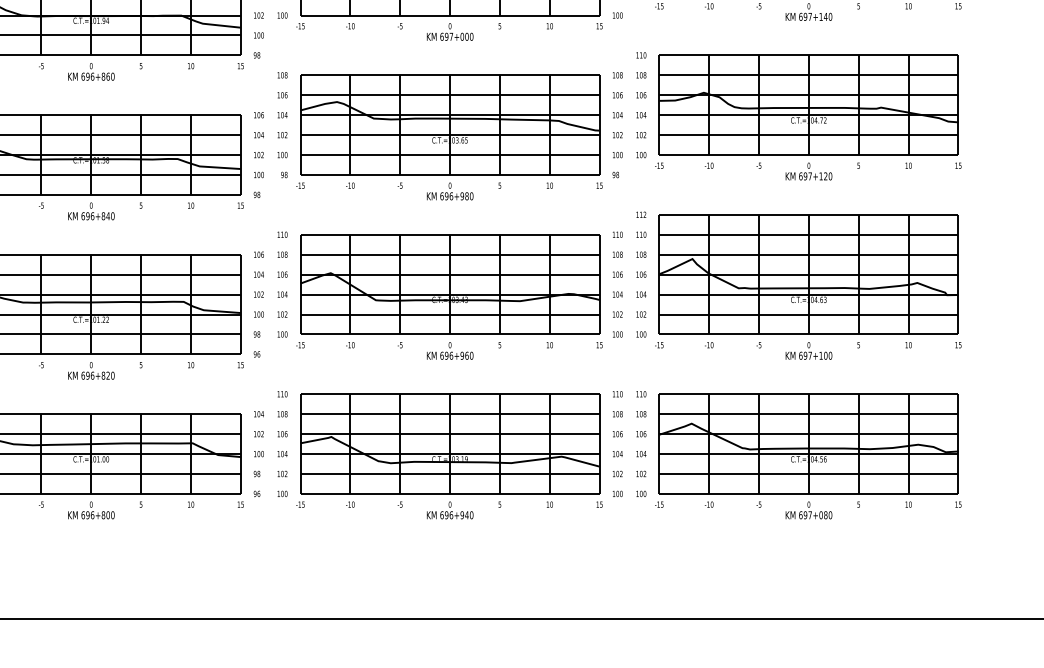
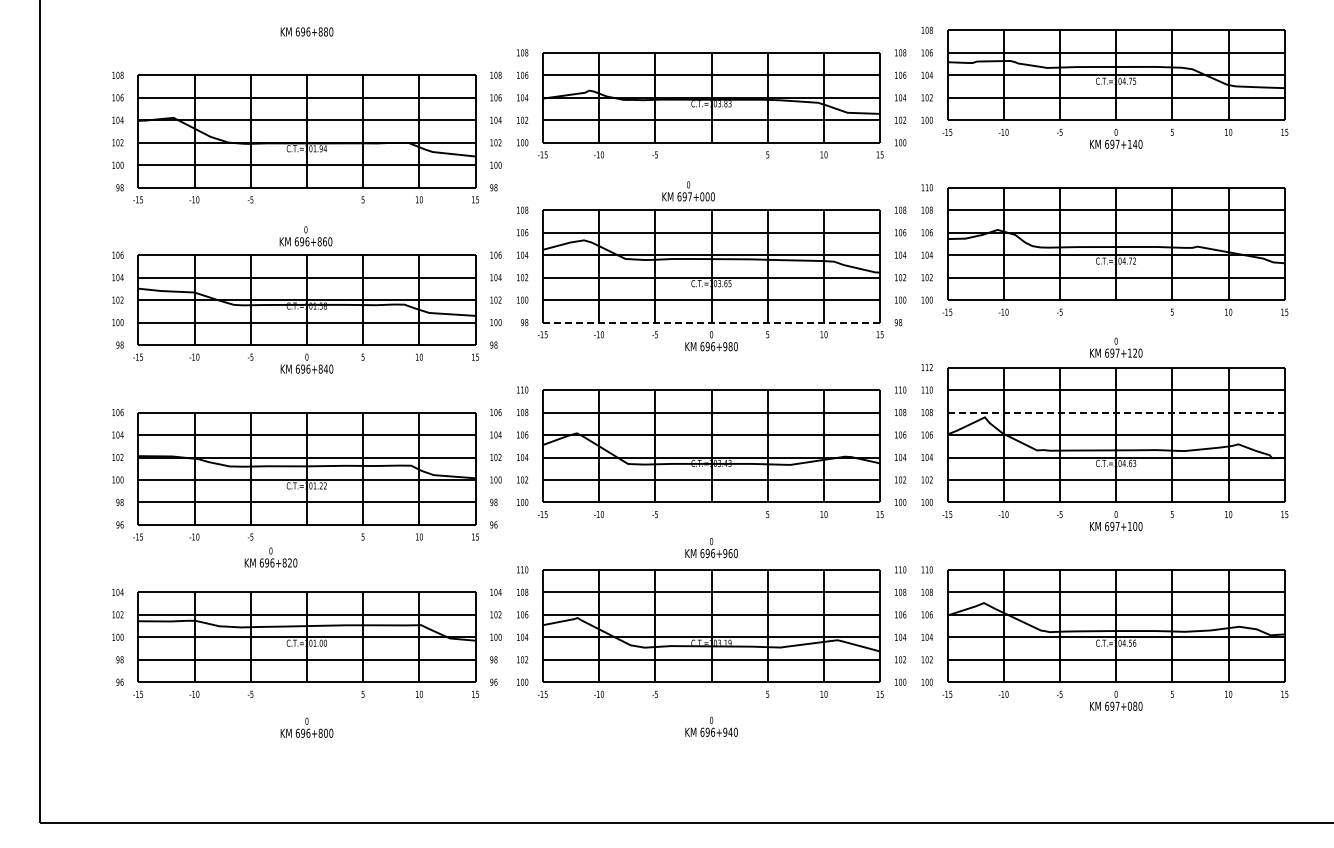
text: (450, 32) -> (688, 191), moved
text: (90, 72) -> (305, 236), moved
text: (809, 171) -> (1116, 347), moved
line: (450, 174) -> (711, 322), solid -> dashed
line: (809, 254) -> (1116, 412), solid -> dashed
text: (450, 351) -> (711, 548), moved
text: (90, 370) -> (270, 557), moved
text: (90, 510) -> (306, 727), moved
text: (450, 510) -> (711, 726), moved

